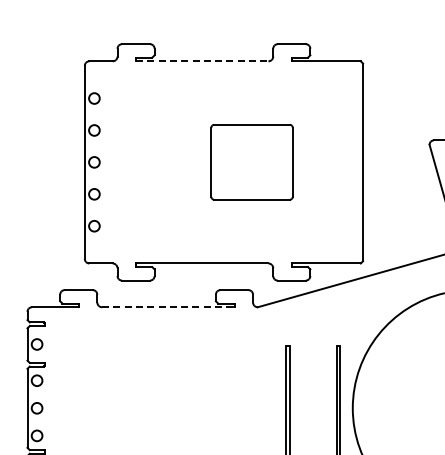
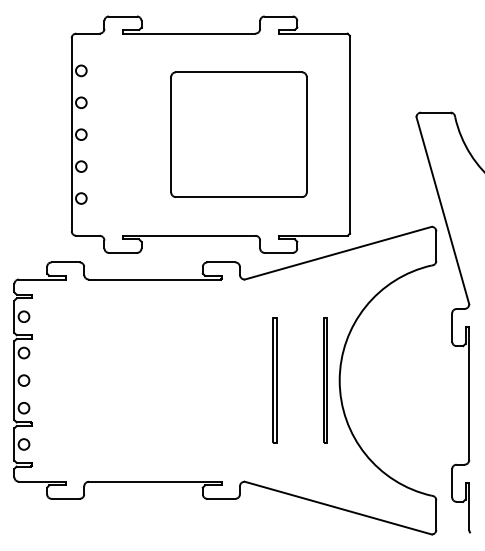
line: (202, 61) -> (189, 33), dashed -> solid
part: (251, 162) -> (238, 134), size x1.67
line: (168, 307) -> (155, 279), dashed -> solid

